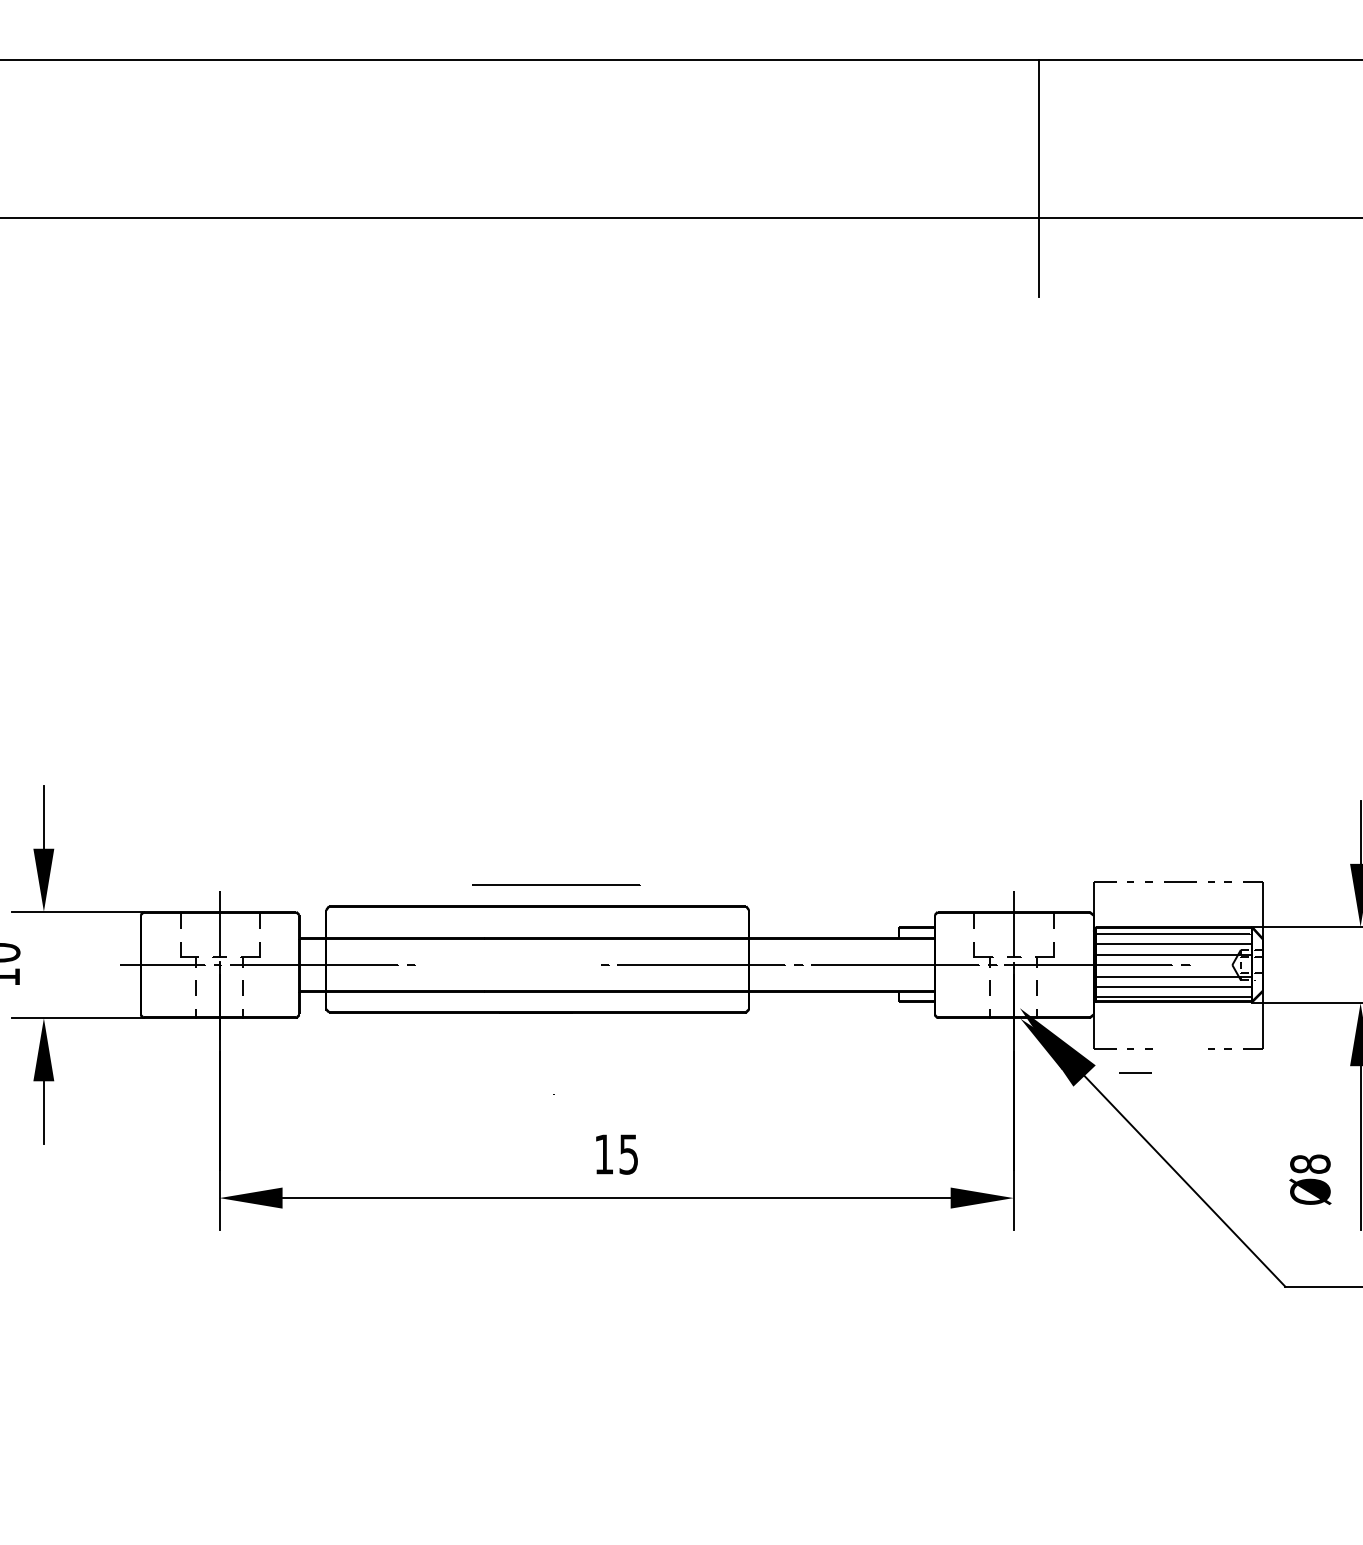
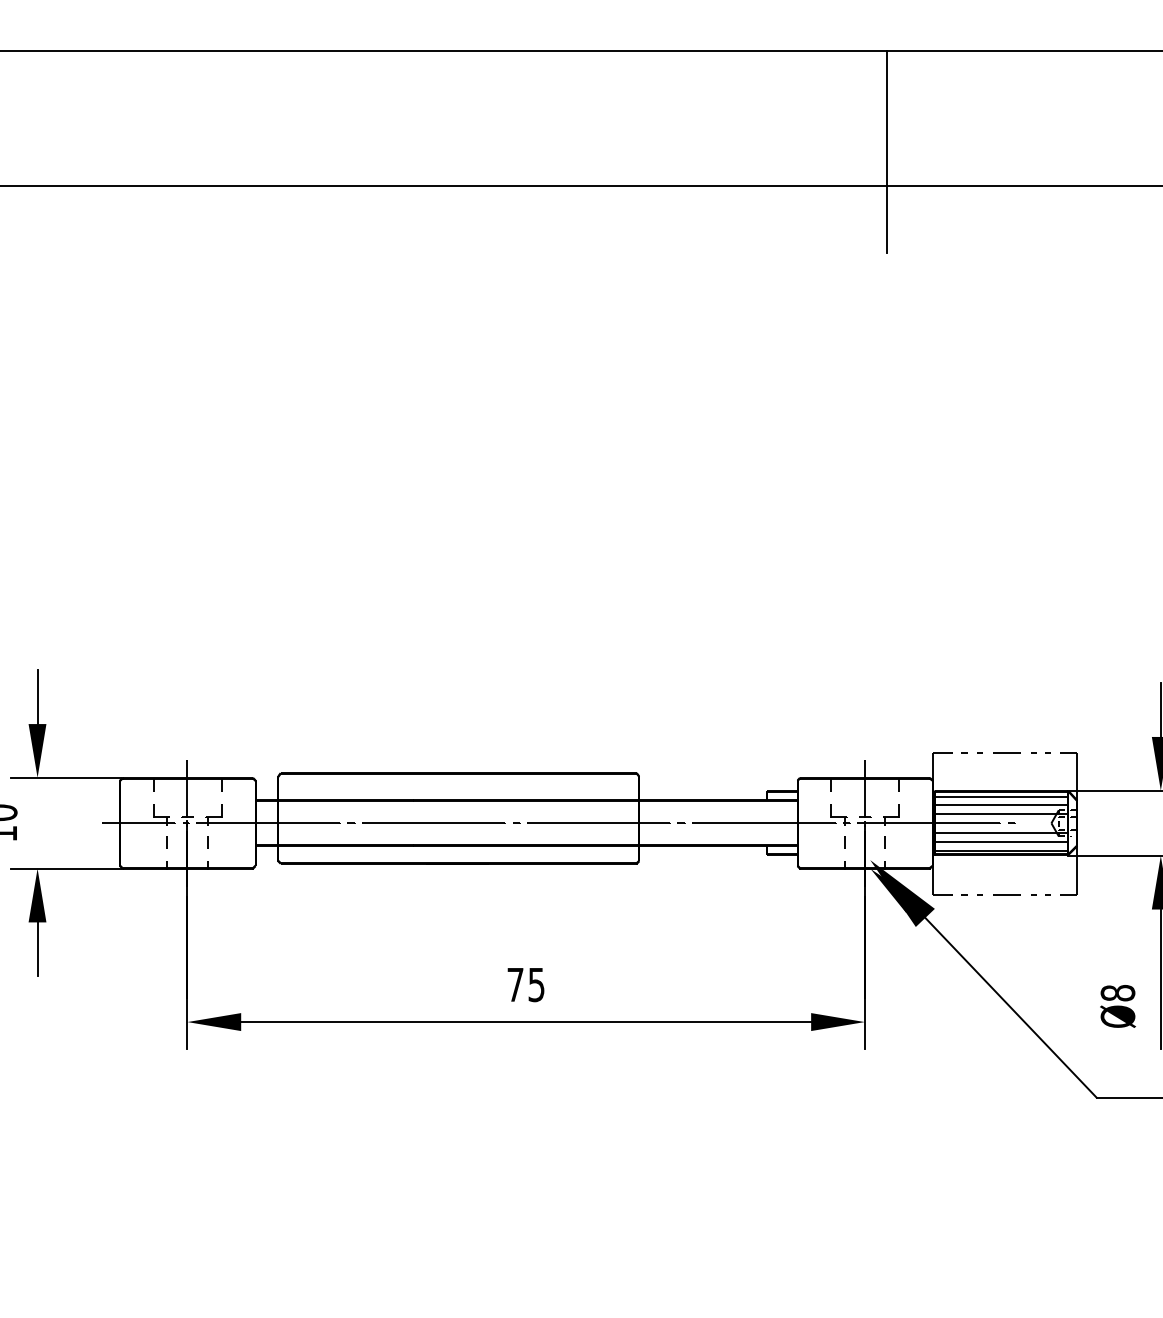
line: (556, 884) -> (433, 822), moved
line: (1135, 1072) -> (1007, 894), moved
text: (604, 1154) -> (515, 984), 15 -> 75

